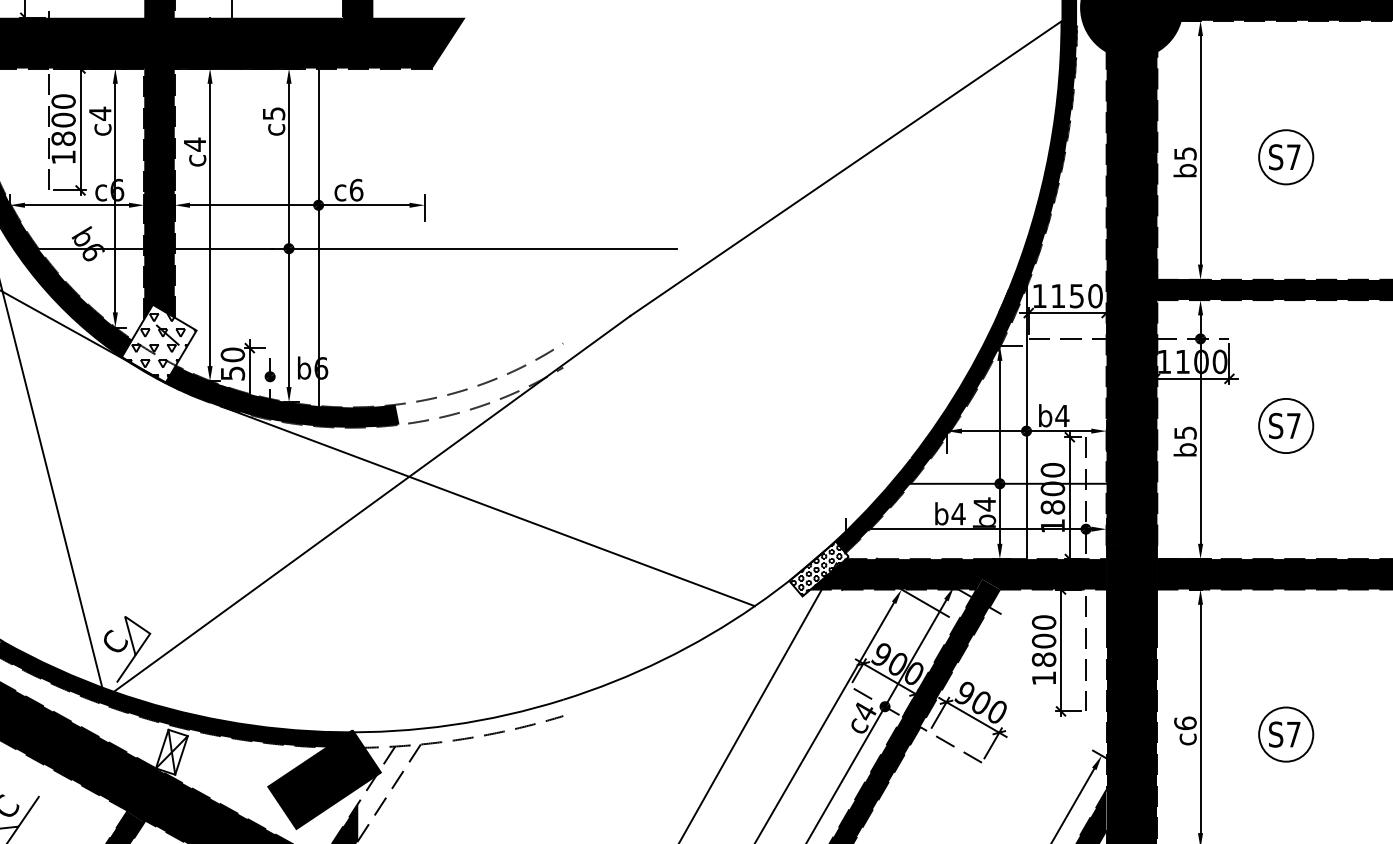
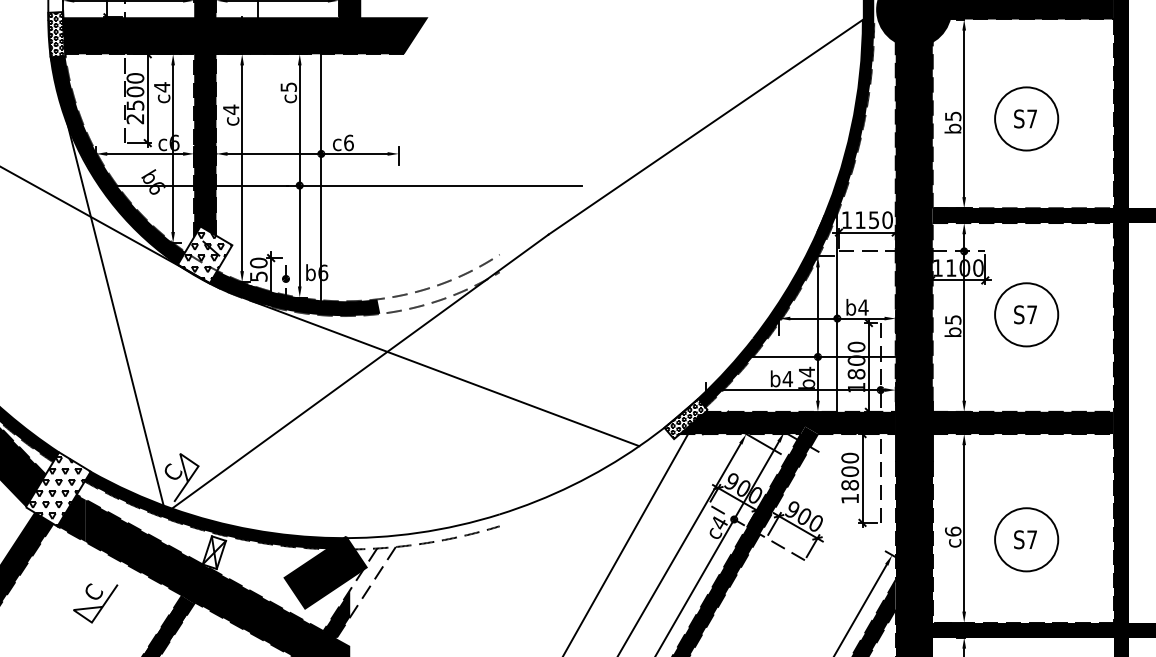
text: (63, 148) -> (135, 112), 1800 -> 2500
circle: (1285, 156) -> (1026, 118), size x1.6
circle: (1285, 425) -> (1026, 314), size x1.6
circle: (1285, 734) -> (1026, 539), size x1.6

